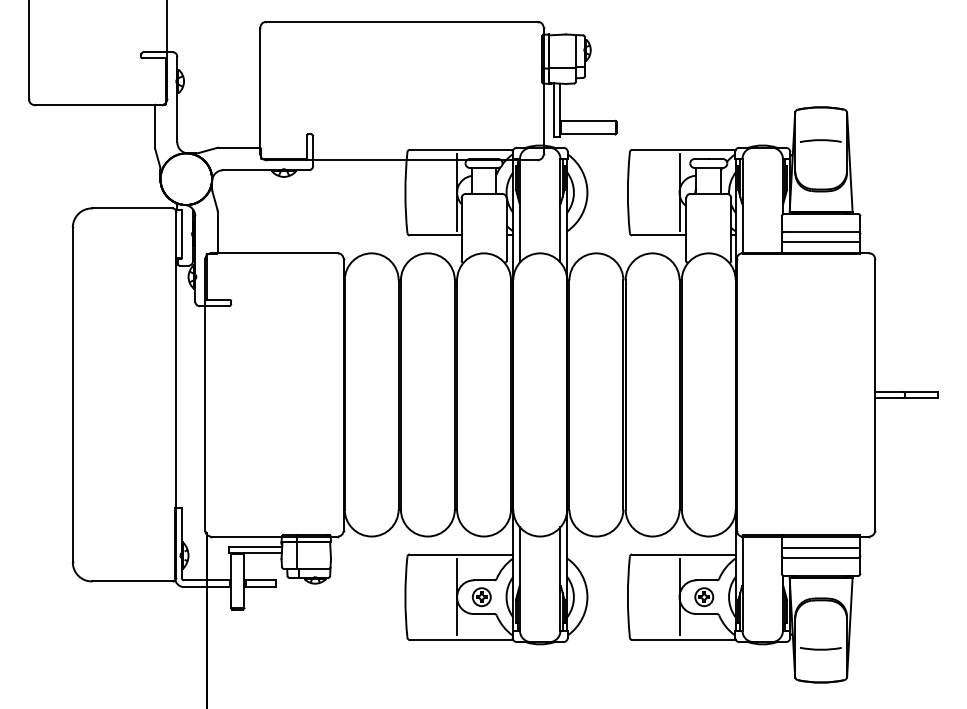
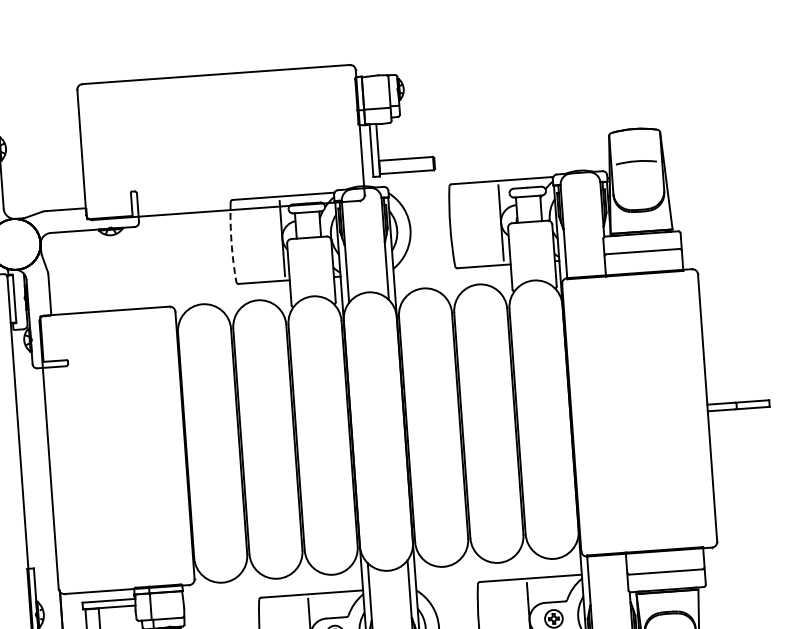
arc: (405, 192) -> (231, 242), solid -> dashed
line: (820, 242) -> (643, 261), removed
line: (820, 547) -> (664, 561), removed

